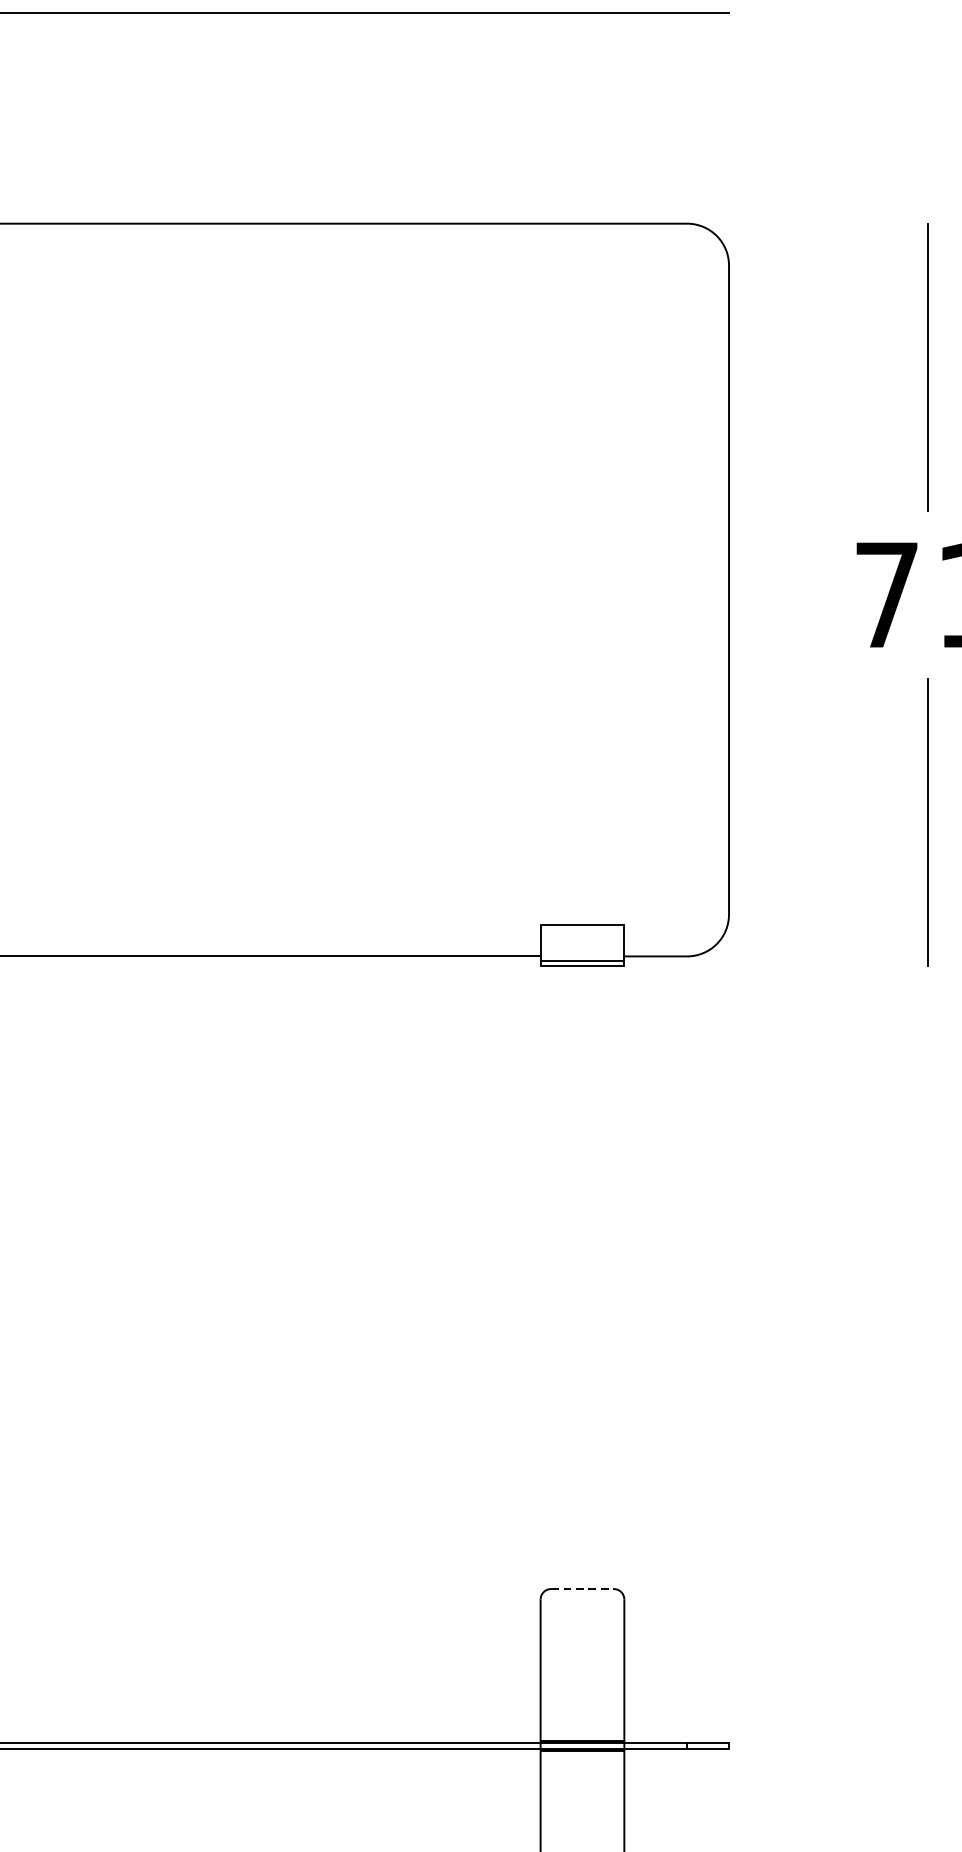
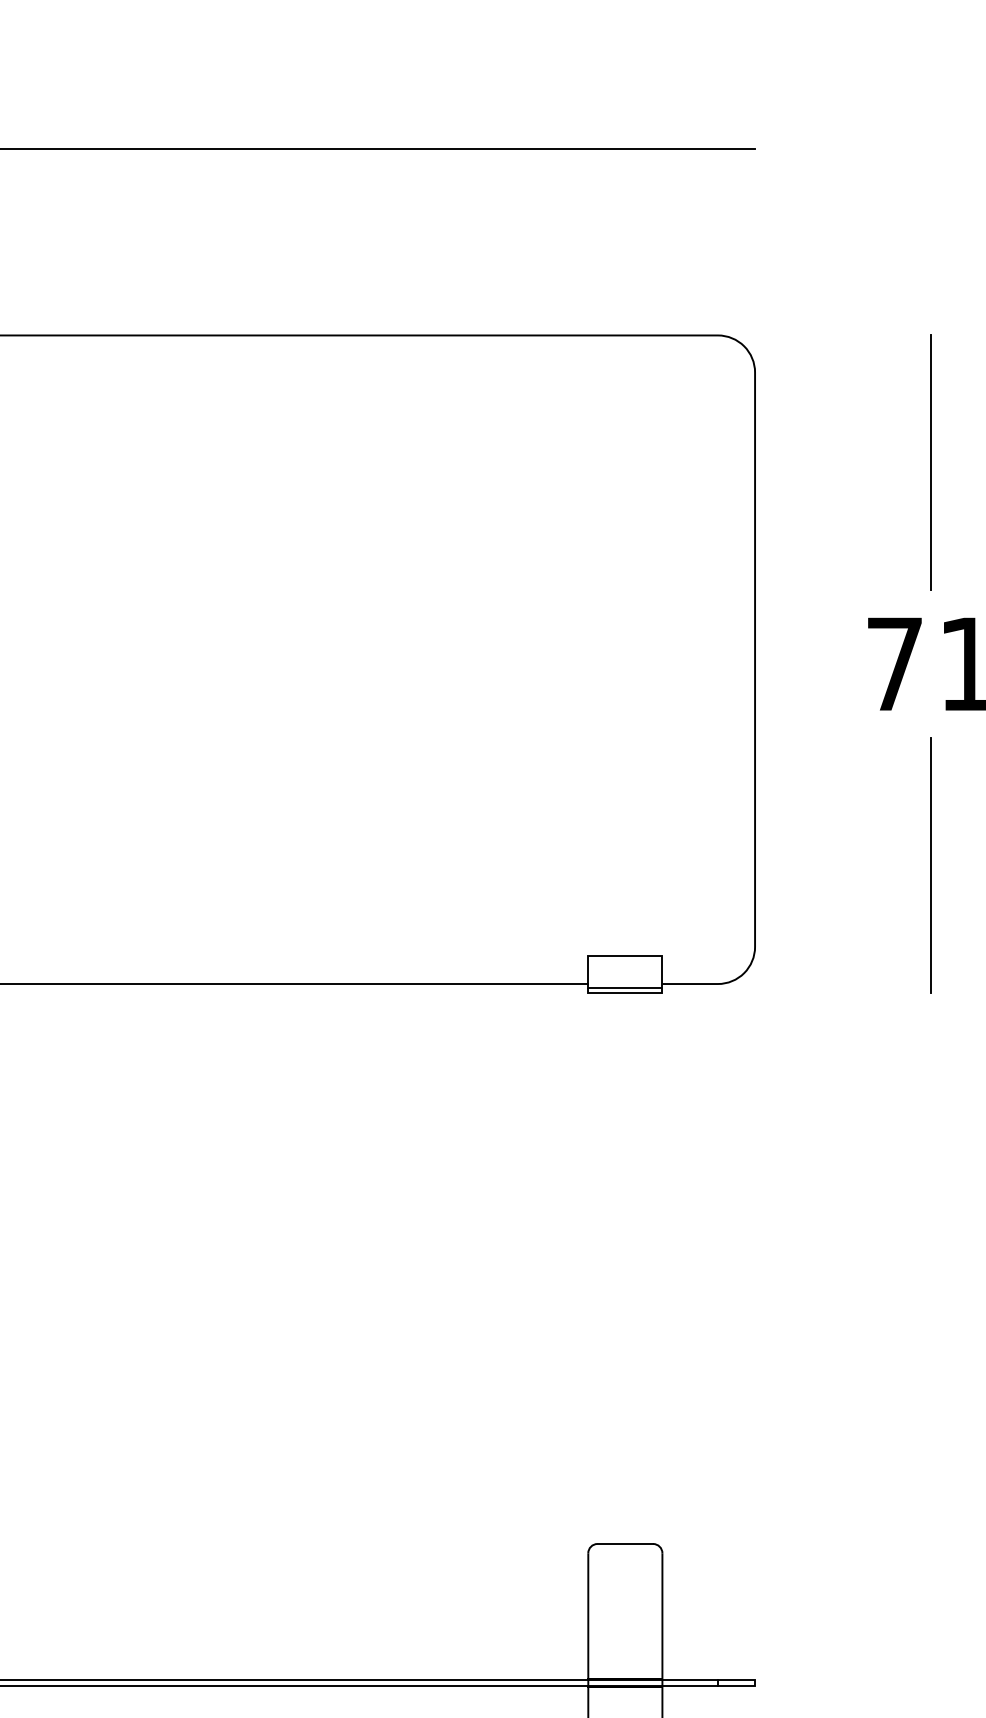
line: (582, 1588) -> (625, 1543), dashed -> solid

